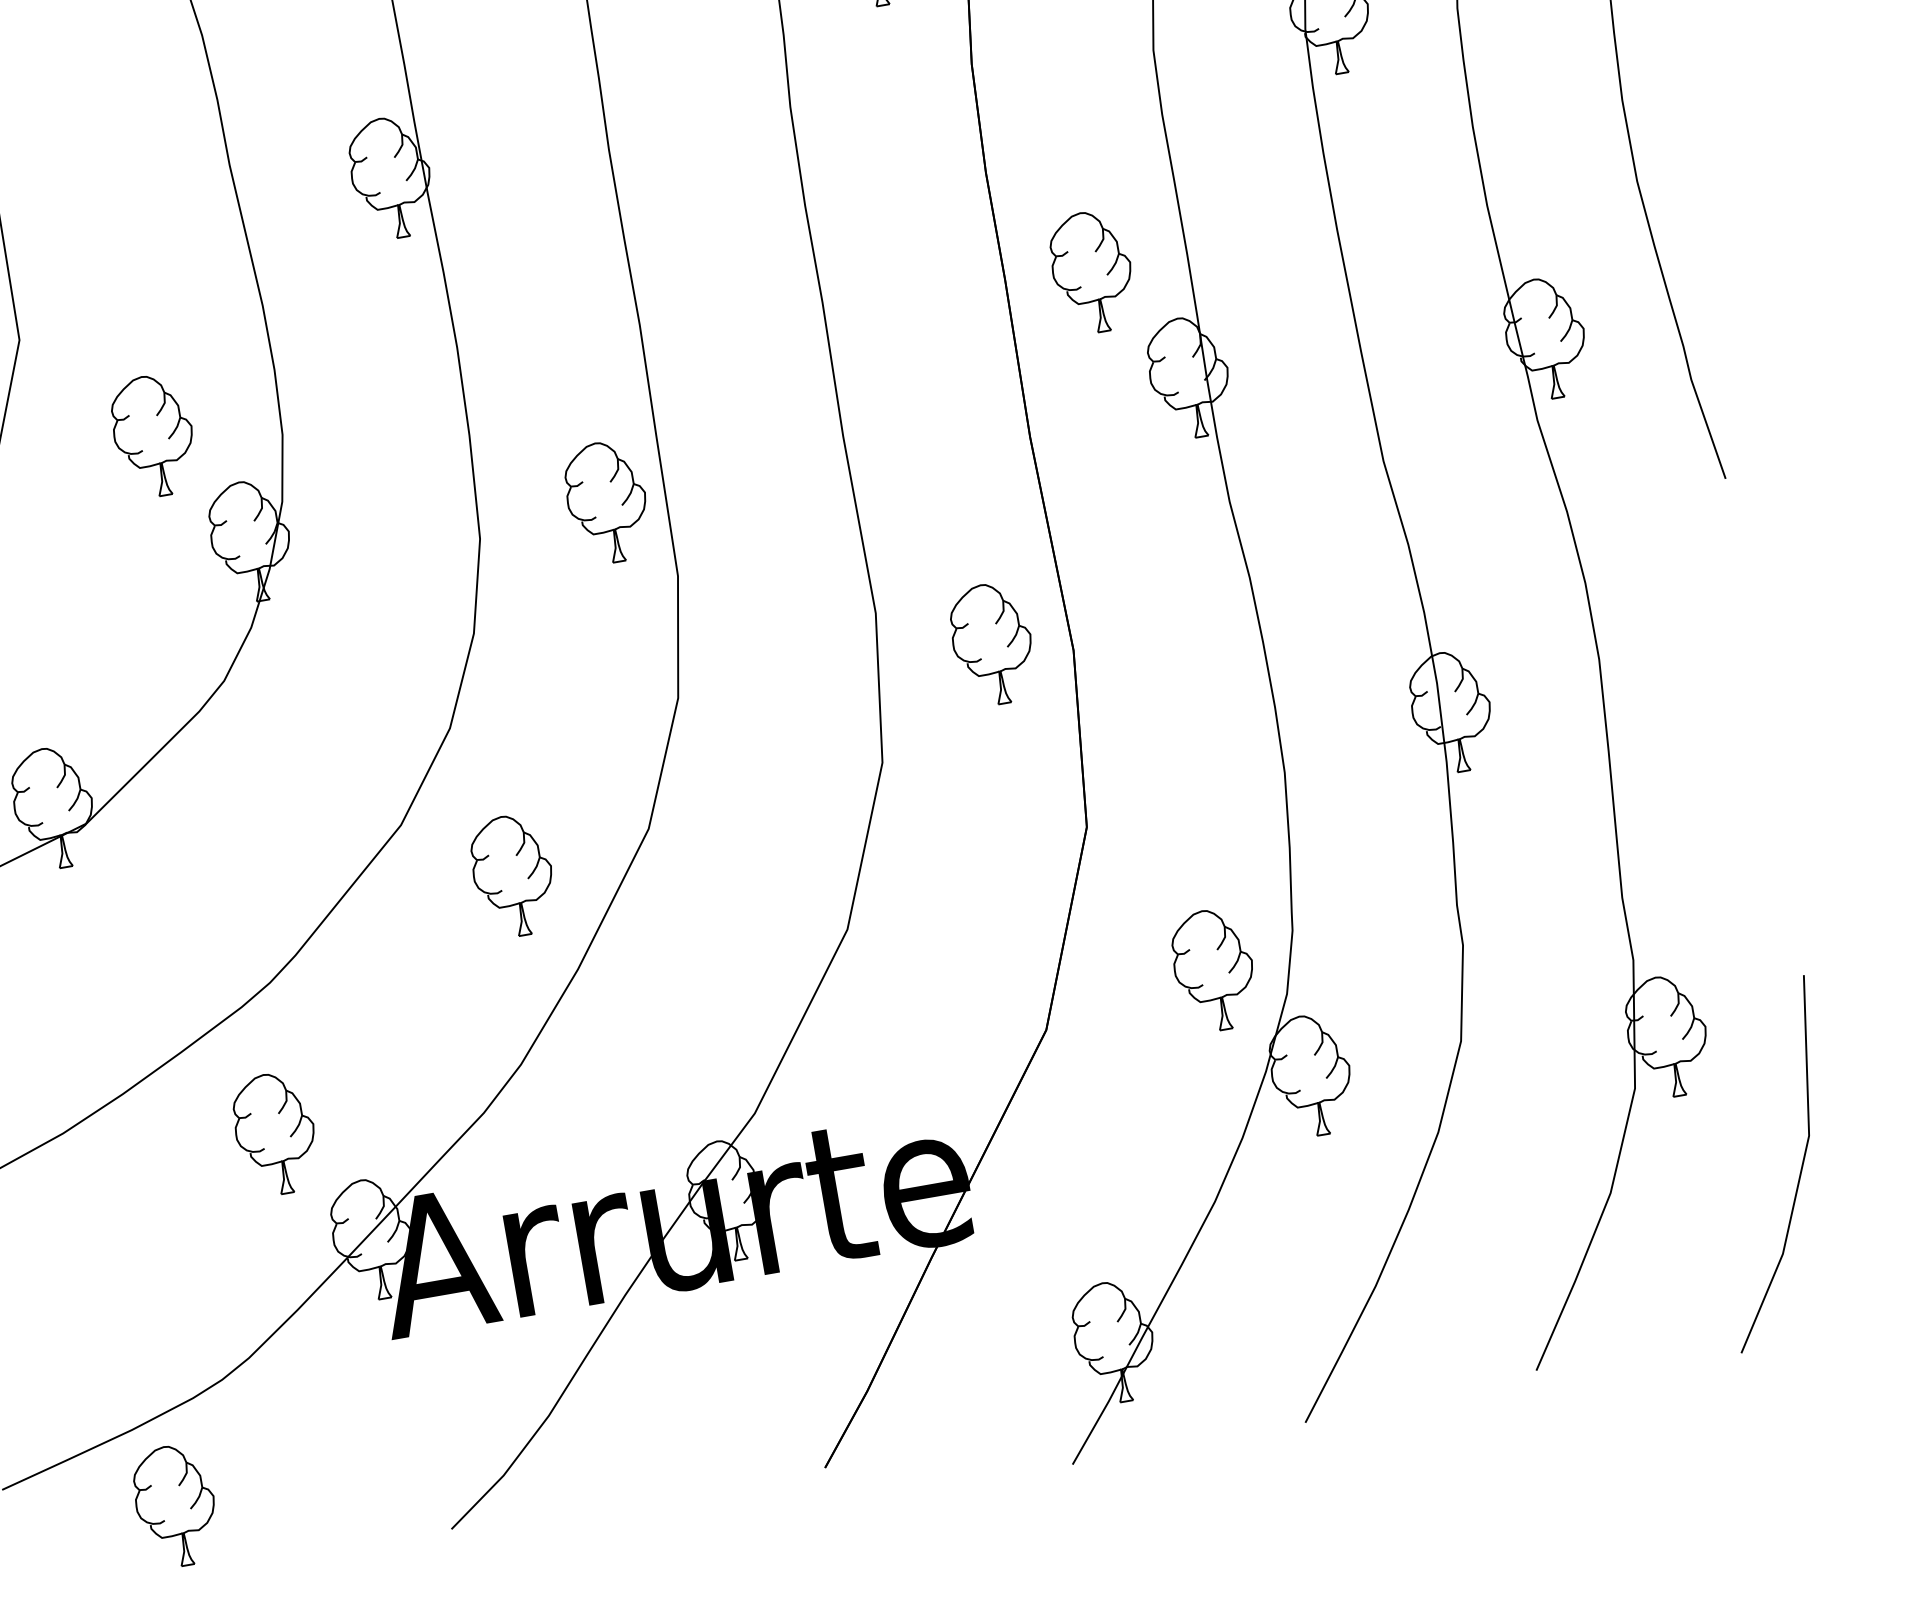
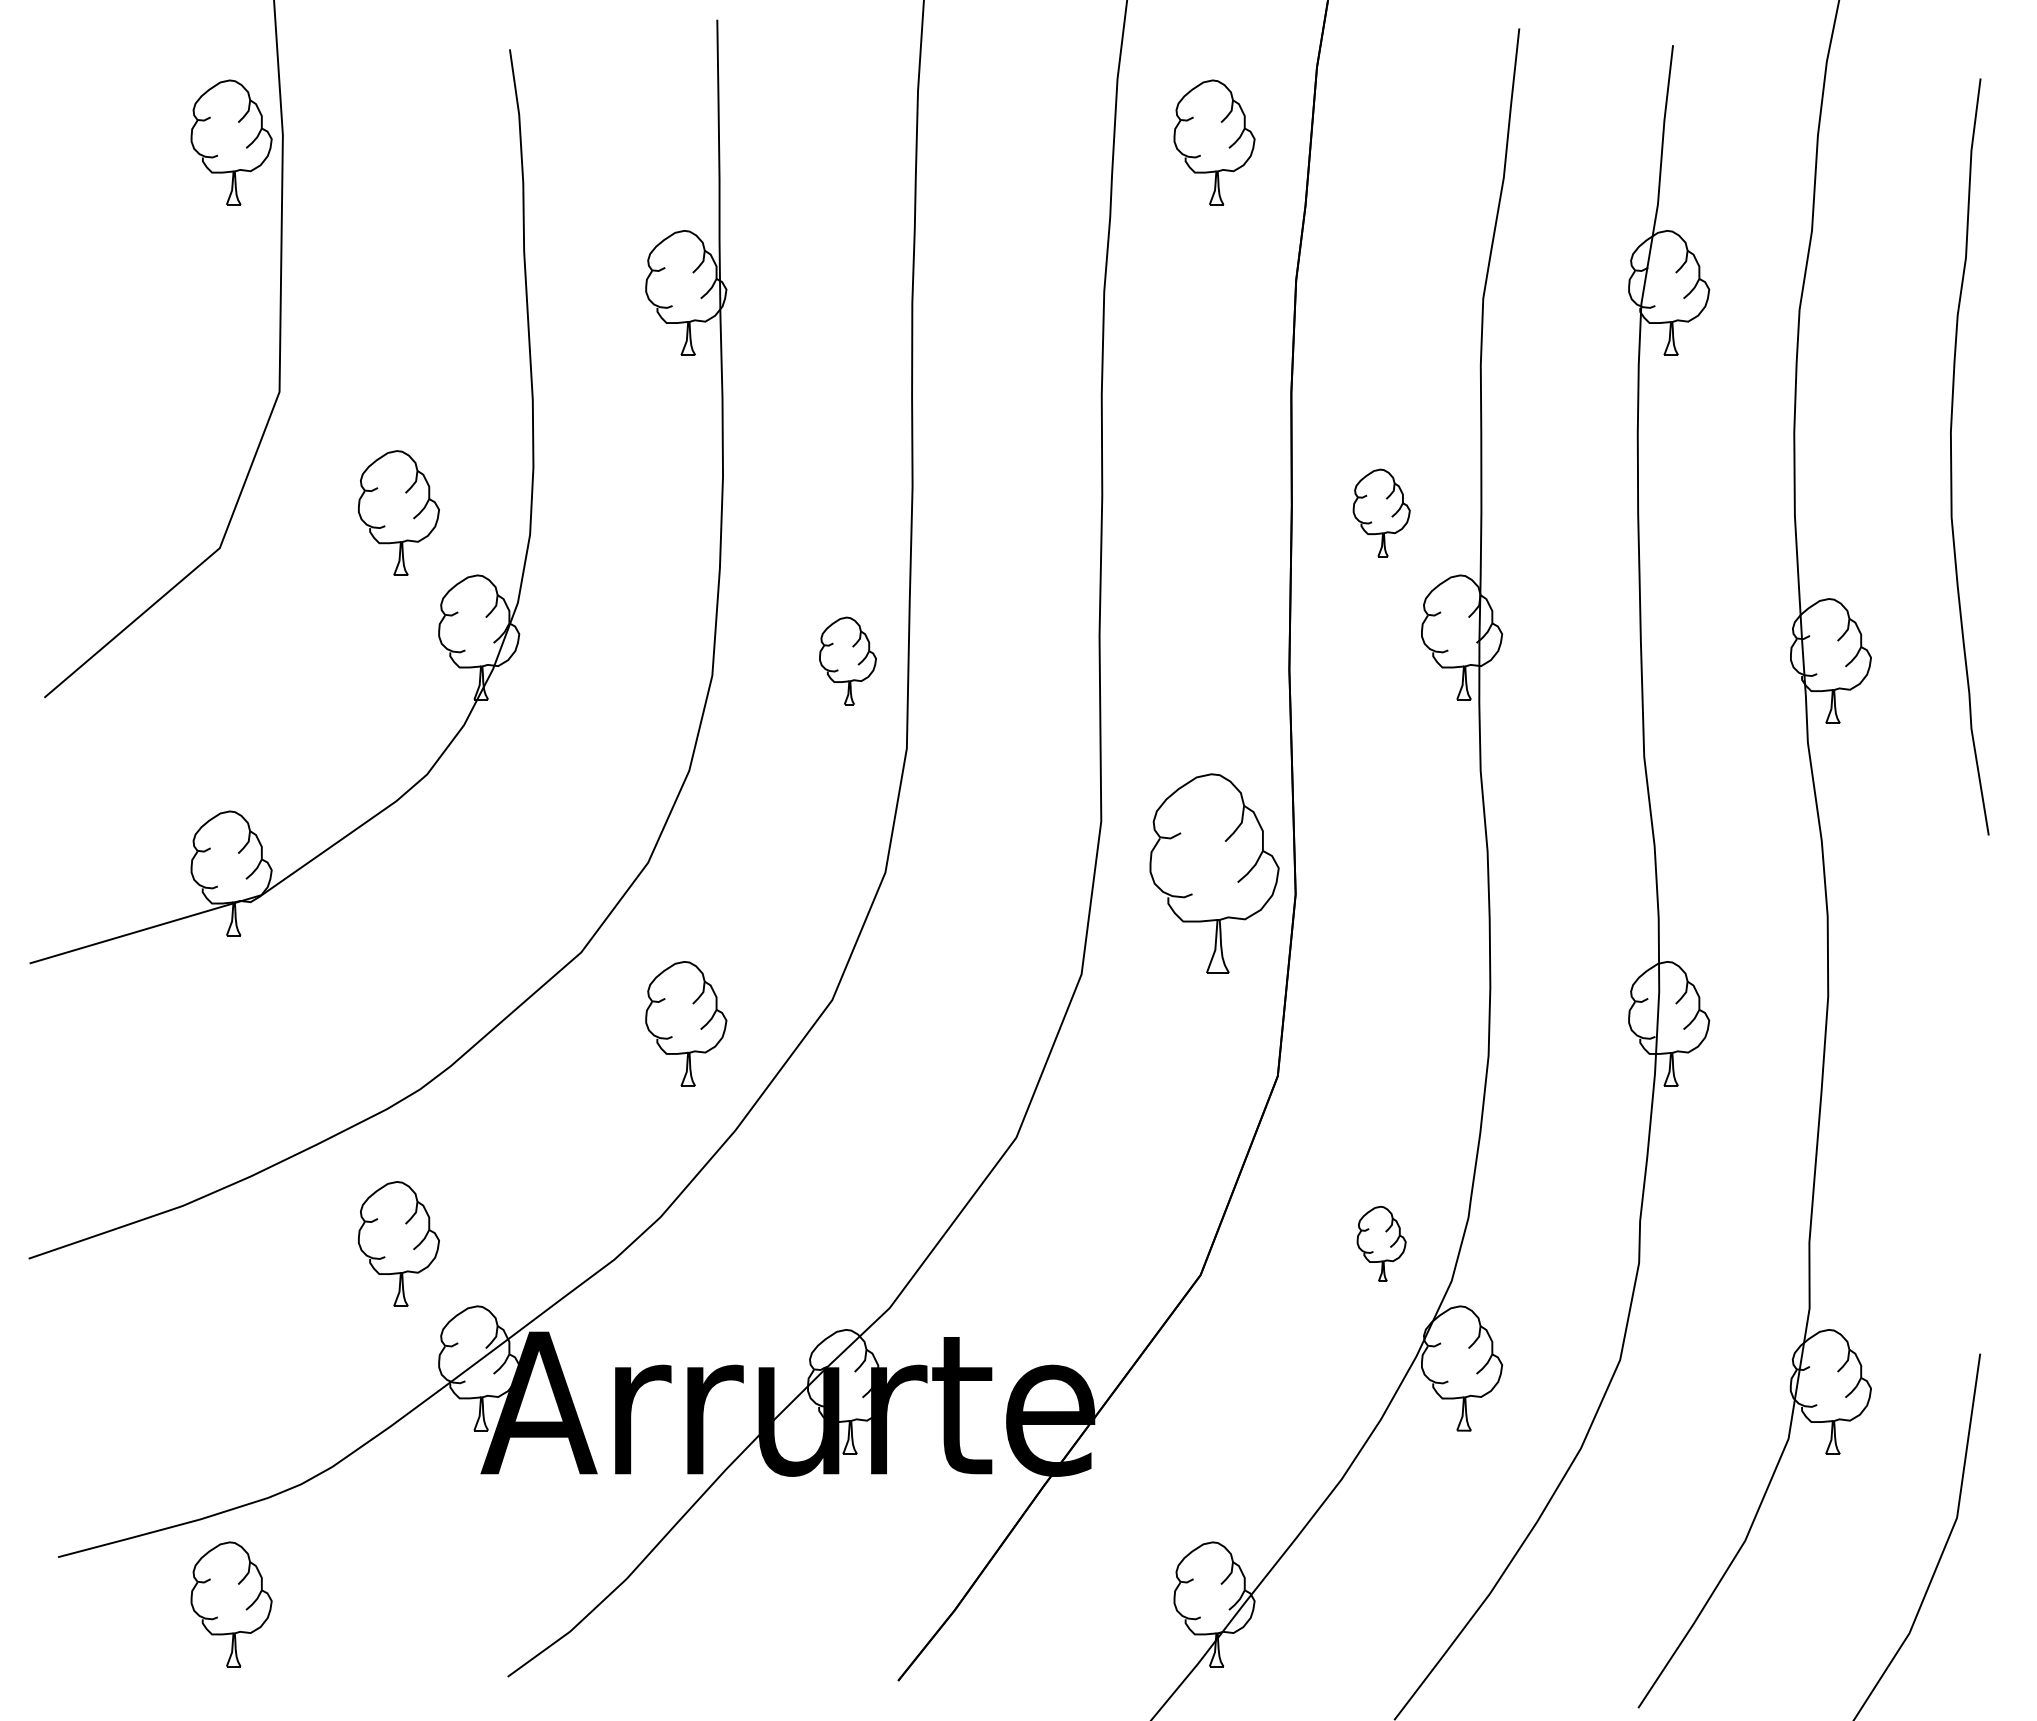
part: (1091, 271) -> (1381, 512), size x0.7
part: (606, 501) -> (847, 660), size x0.7
part: (992, 644) -> (1214, 873), size x1.6
part: (1213, 969) -> (1381, 1243), size x0.6

